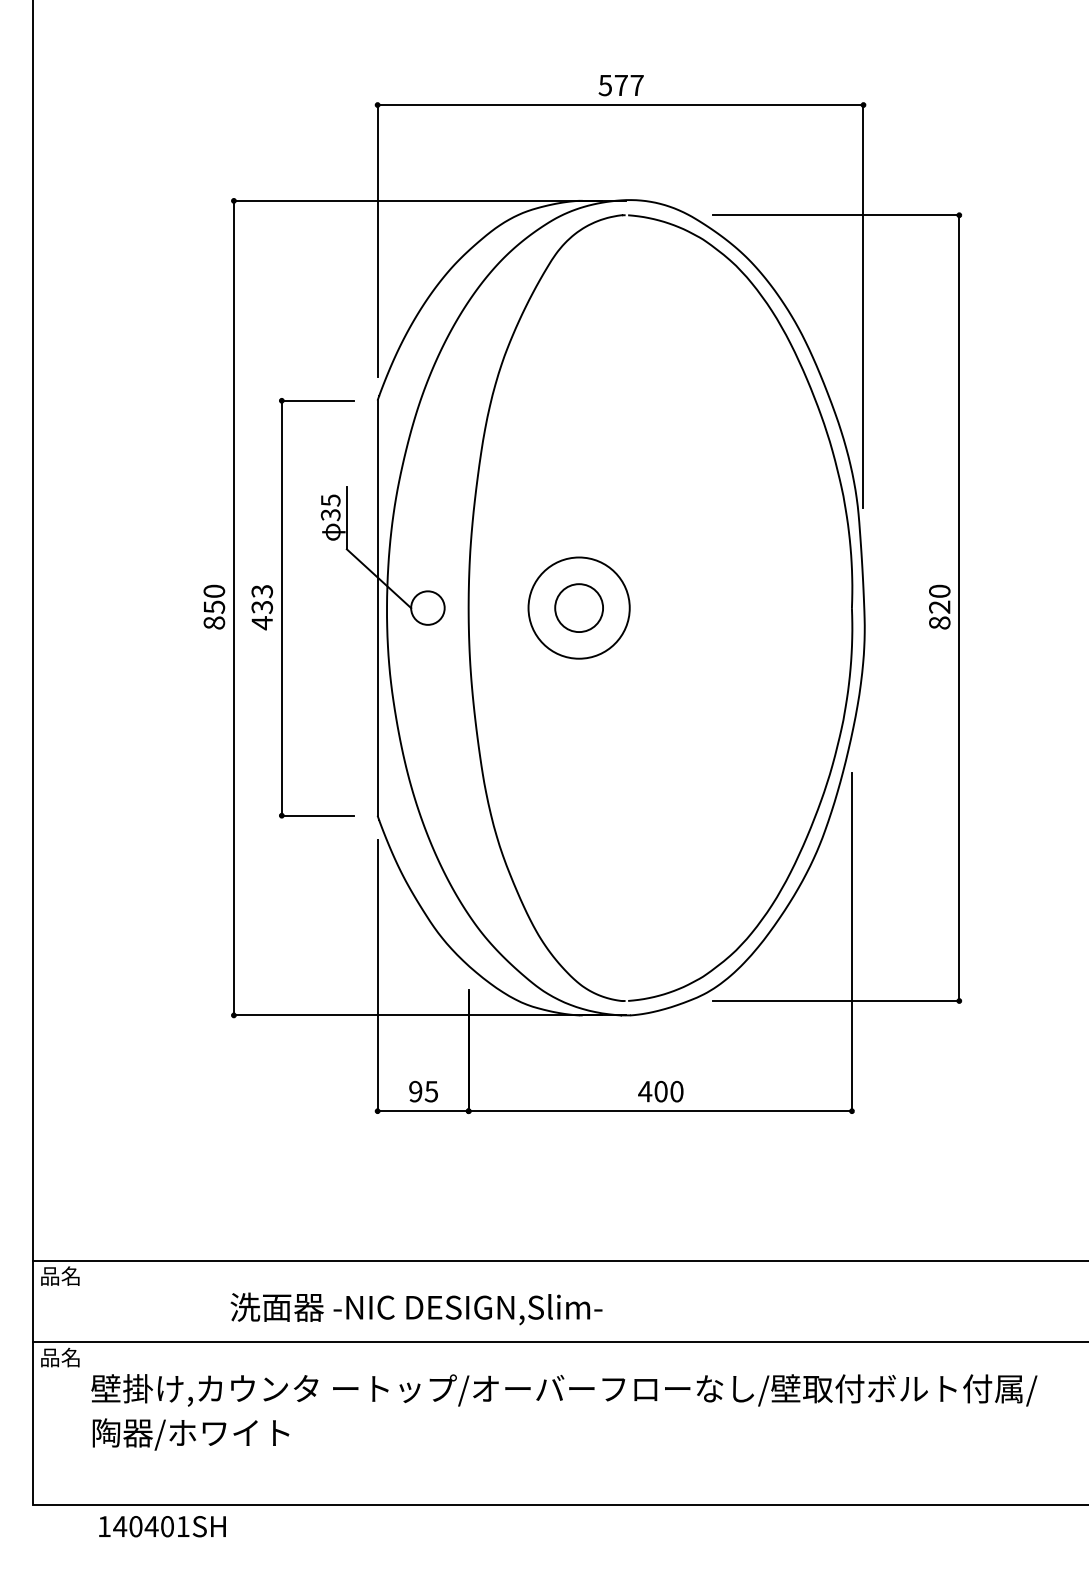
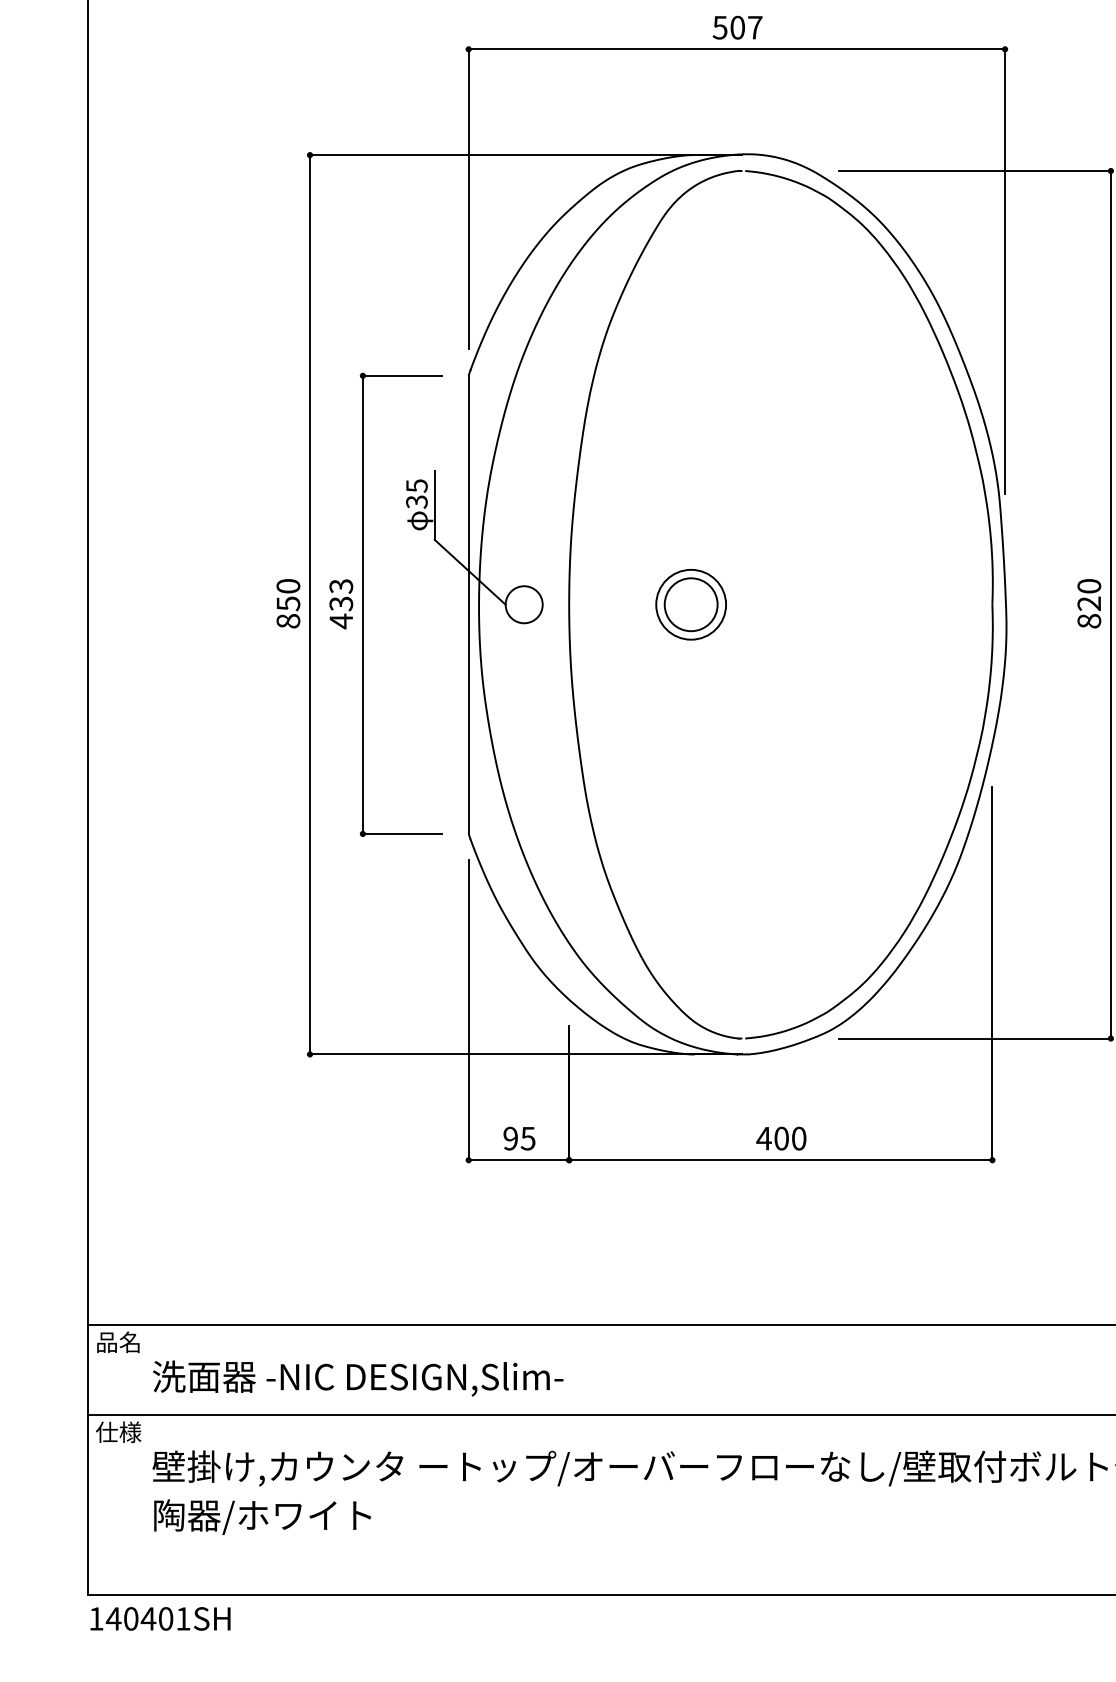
text: (621, 85) -> (737, 27), 577 -> 507
circle: (578, 607) -> (690, 604), size x0.62
text: (416, 1308) -> (358, 1378), moved
text: (60, 1357) -> (118, 1432), 品名 -> 仕様
text: (162, 1526) -> (160, 1618), moved

